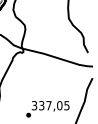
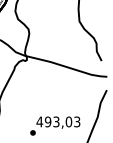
text: (50, 105) -> (58, 121), 337,05 -> 493,03

